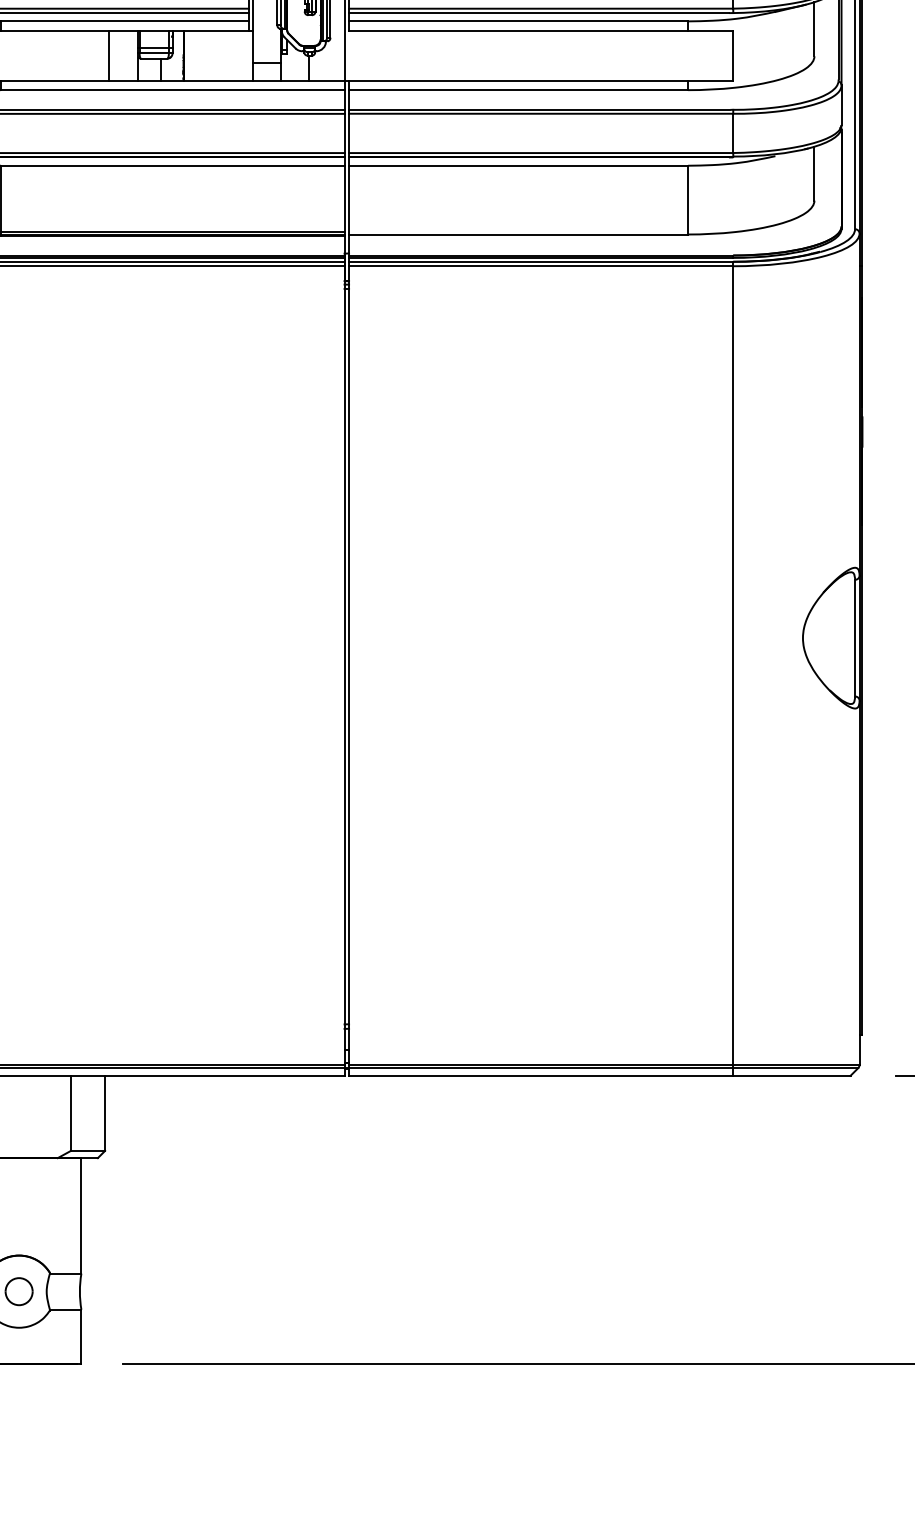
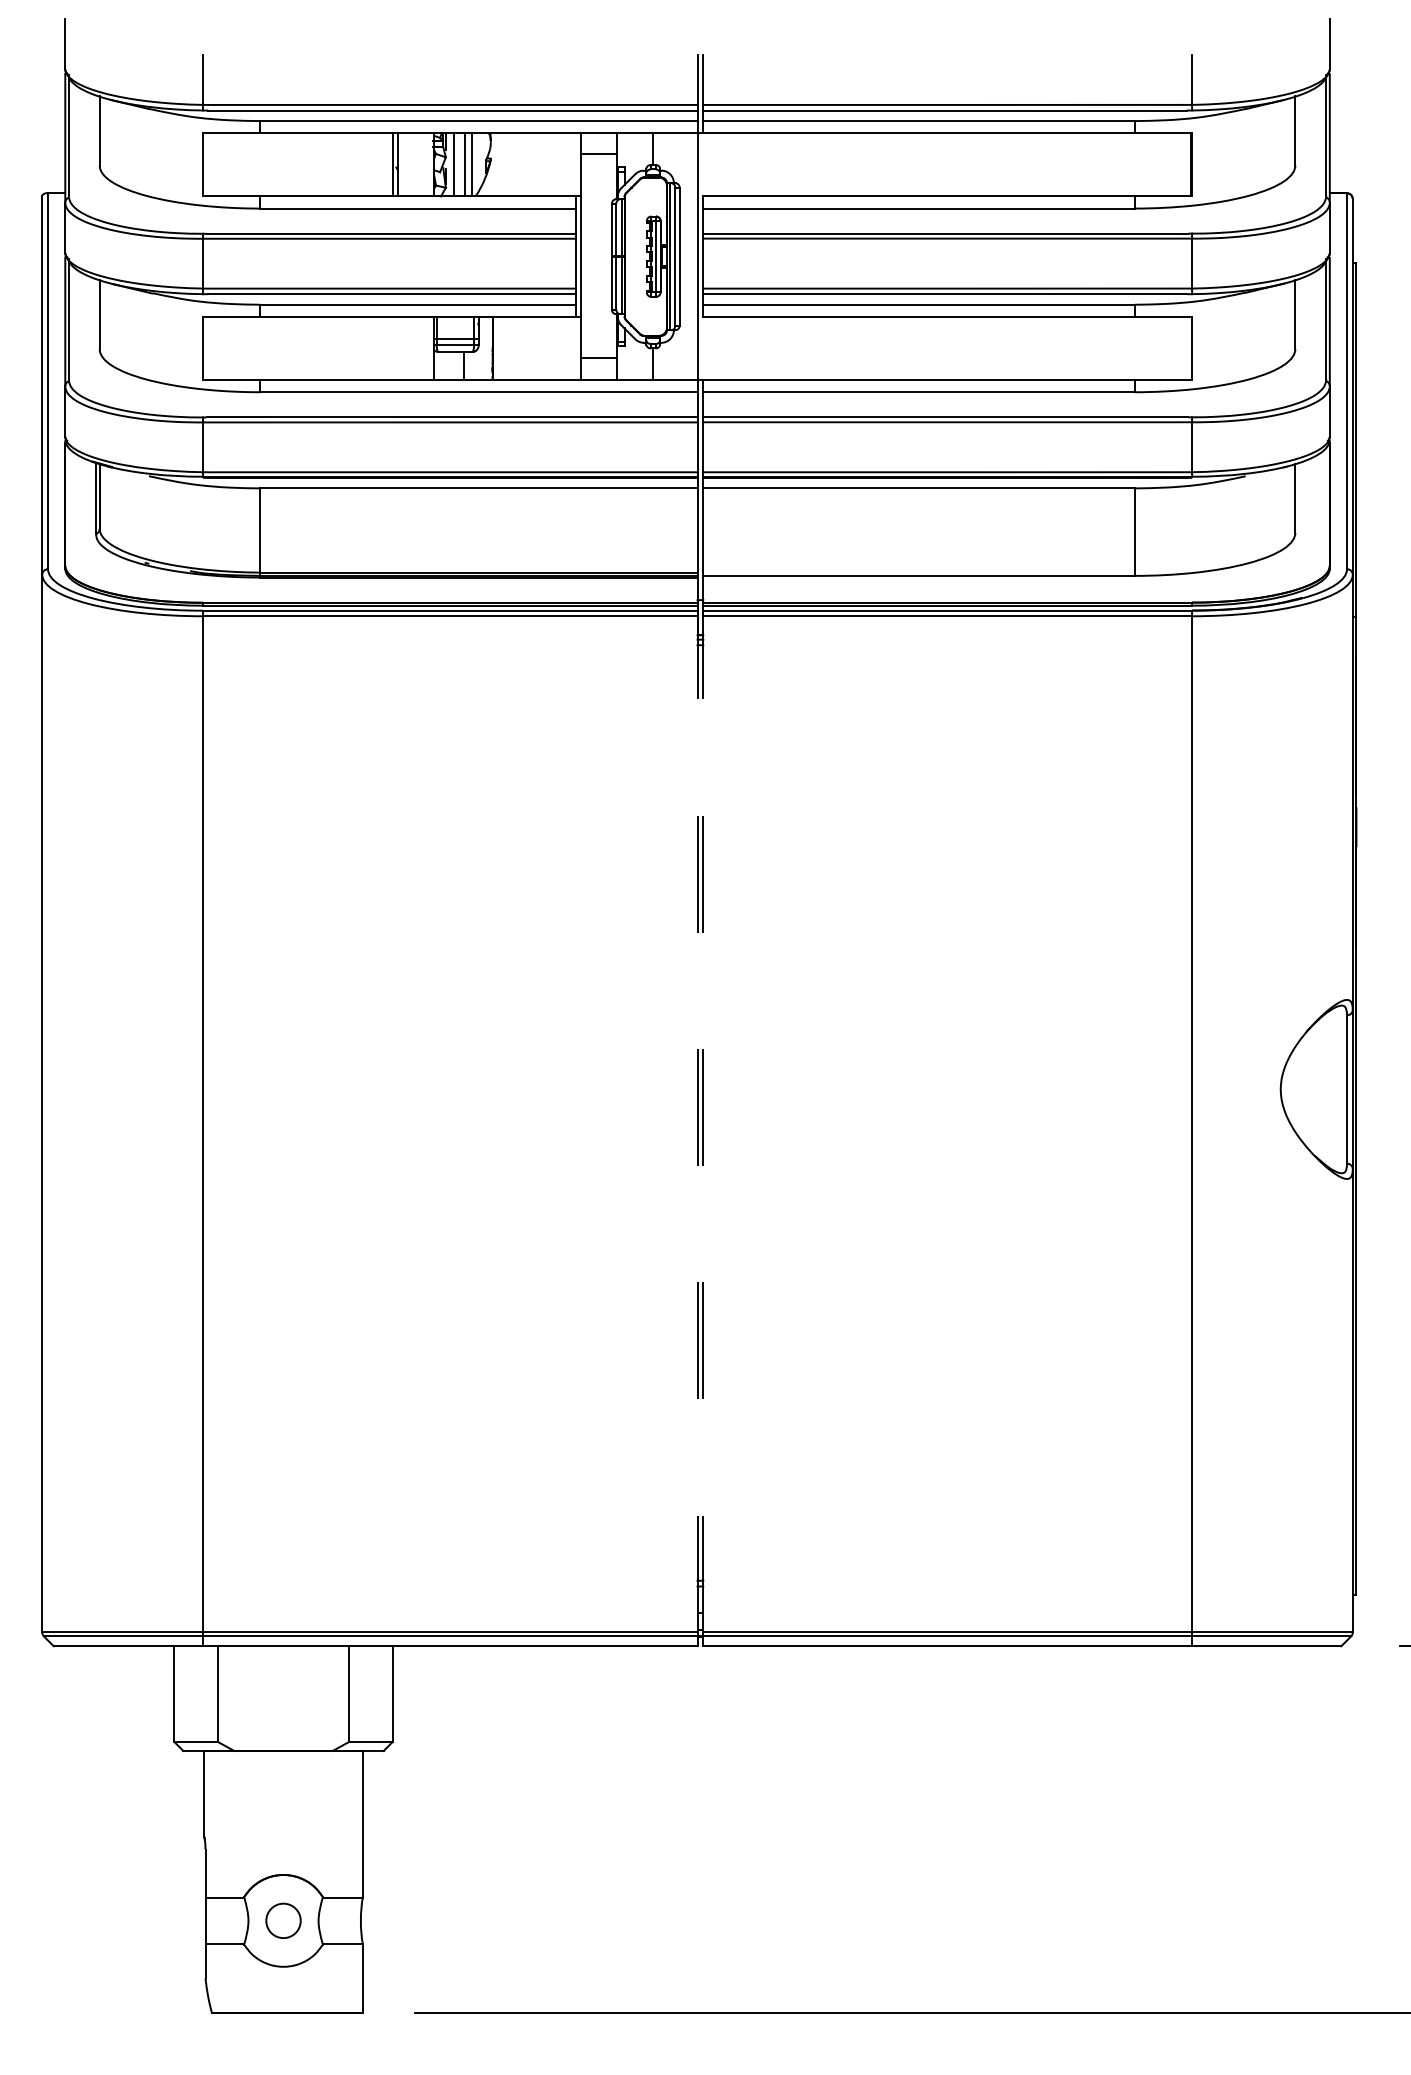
line: (109, 55) -> (398, 348), removed
line: (344, 664) -> (697, 1123), solid -> dashed
line: (349, 664) -> (703, 1123), solid -> dashed

